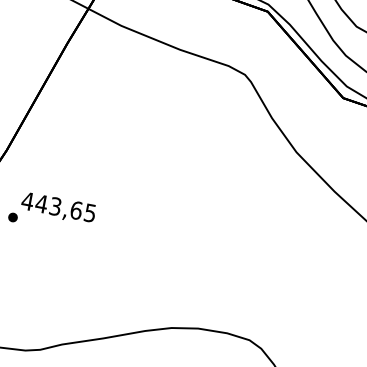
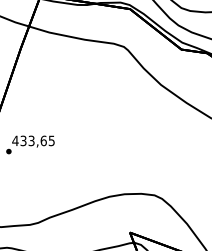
text: (41, 203) -> (23, 140), 443,65 -> 433,65

